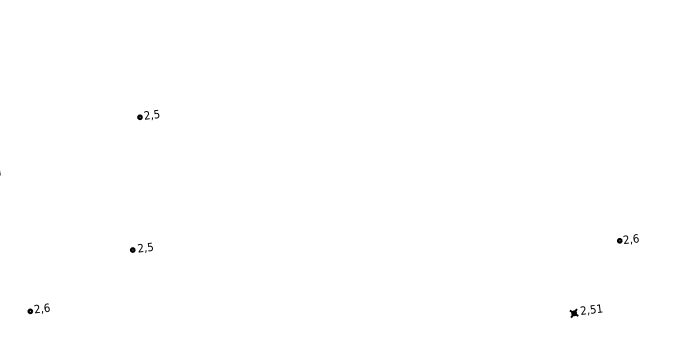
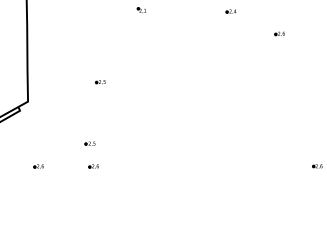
part: (154, 295) -> (93, 166), added
part: (584, 311) -> (293, 197), removed

